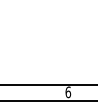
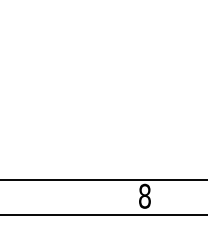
text: (67, 91) -> (143, 194), 6 -> 8

